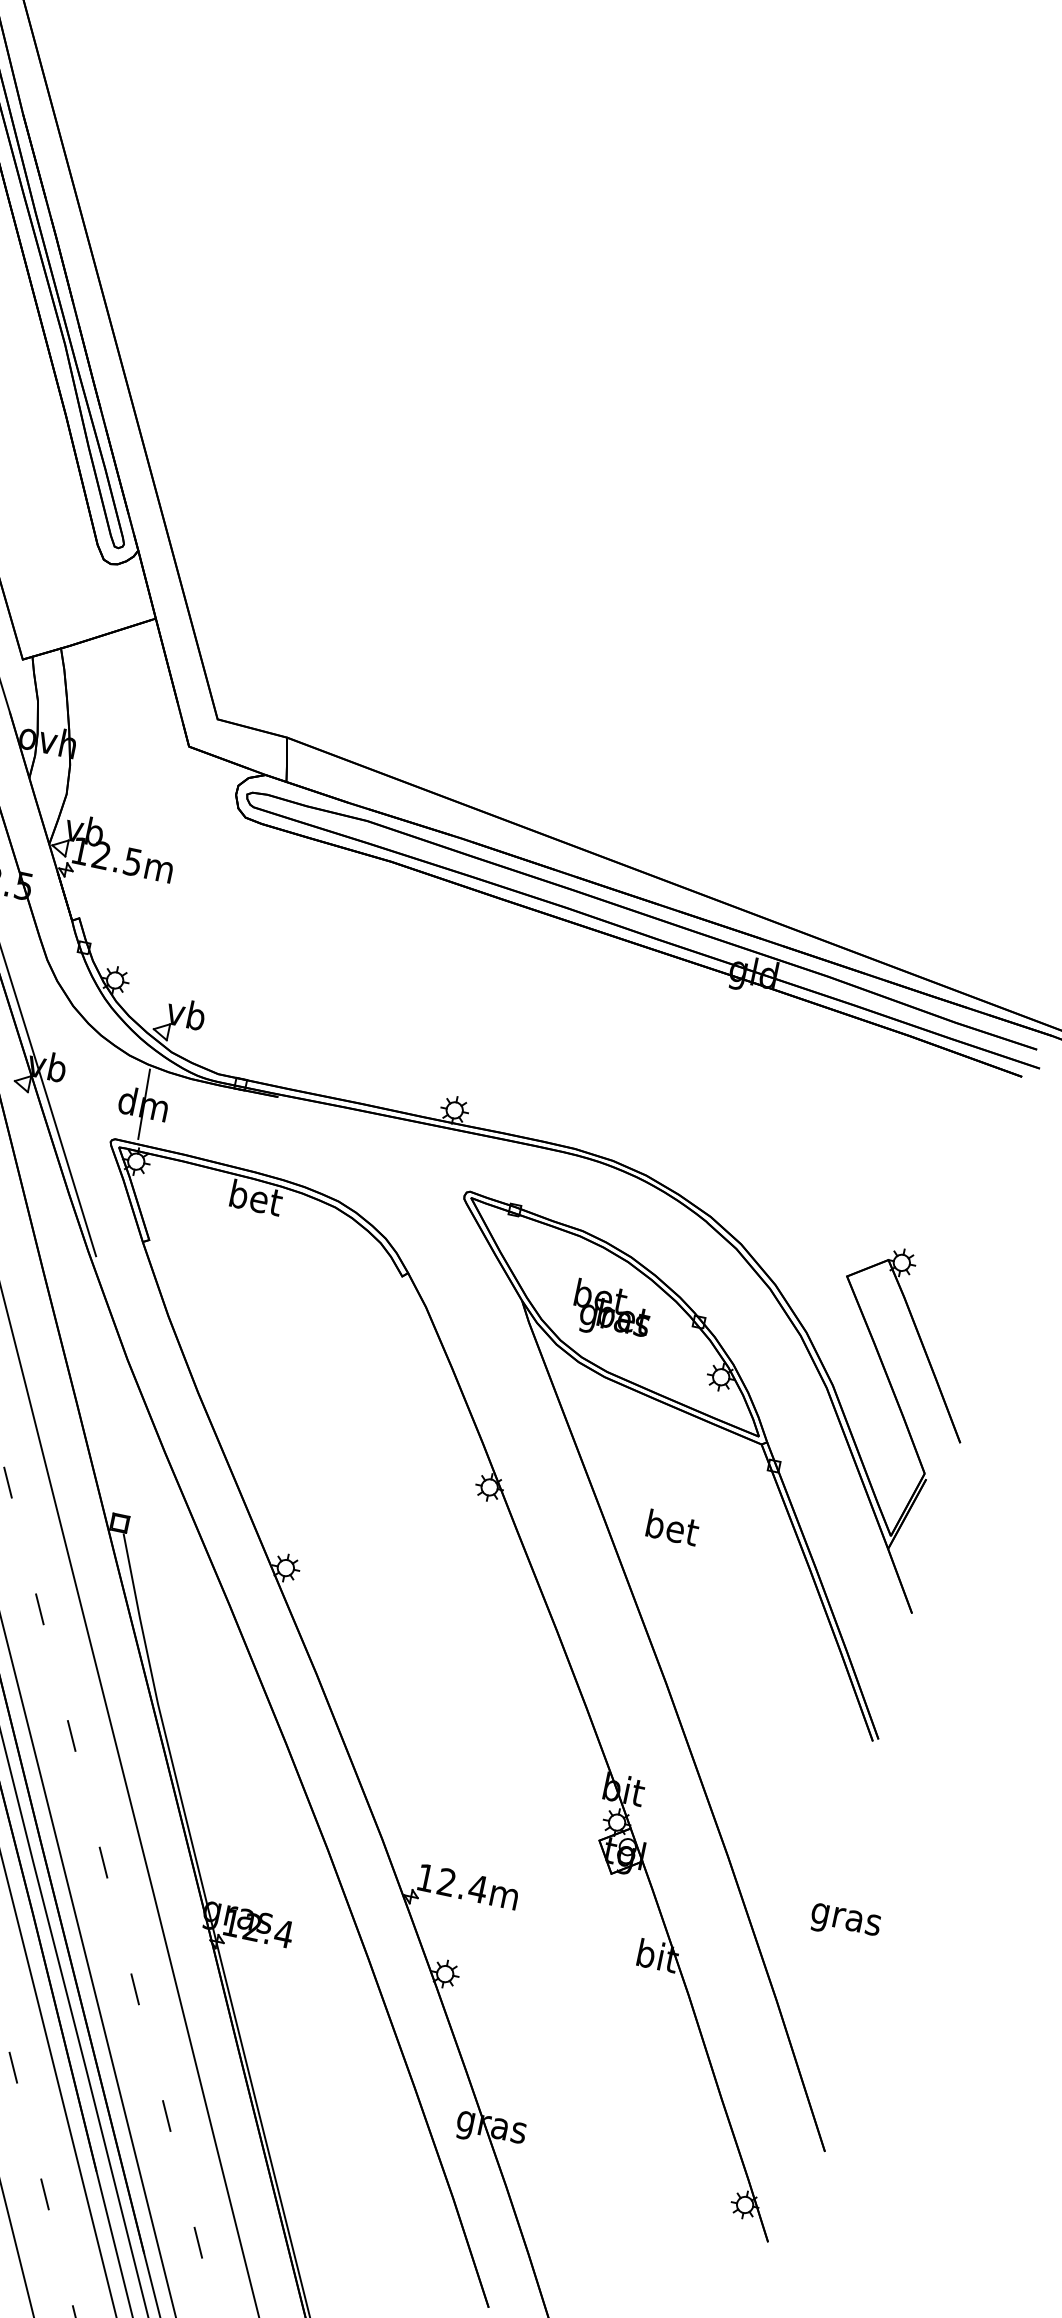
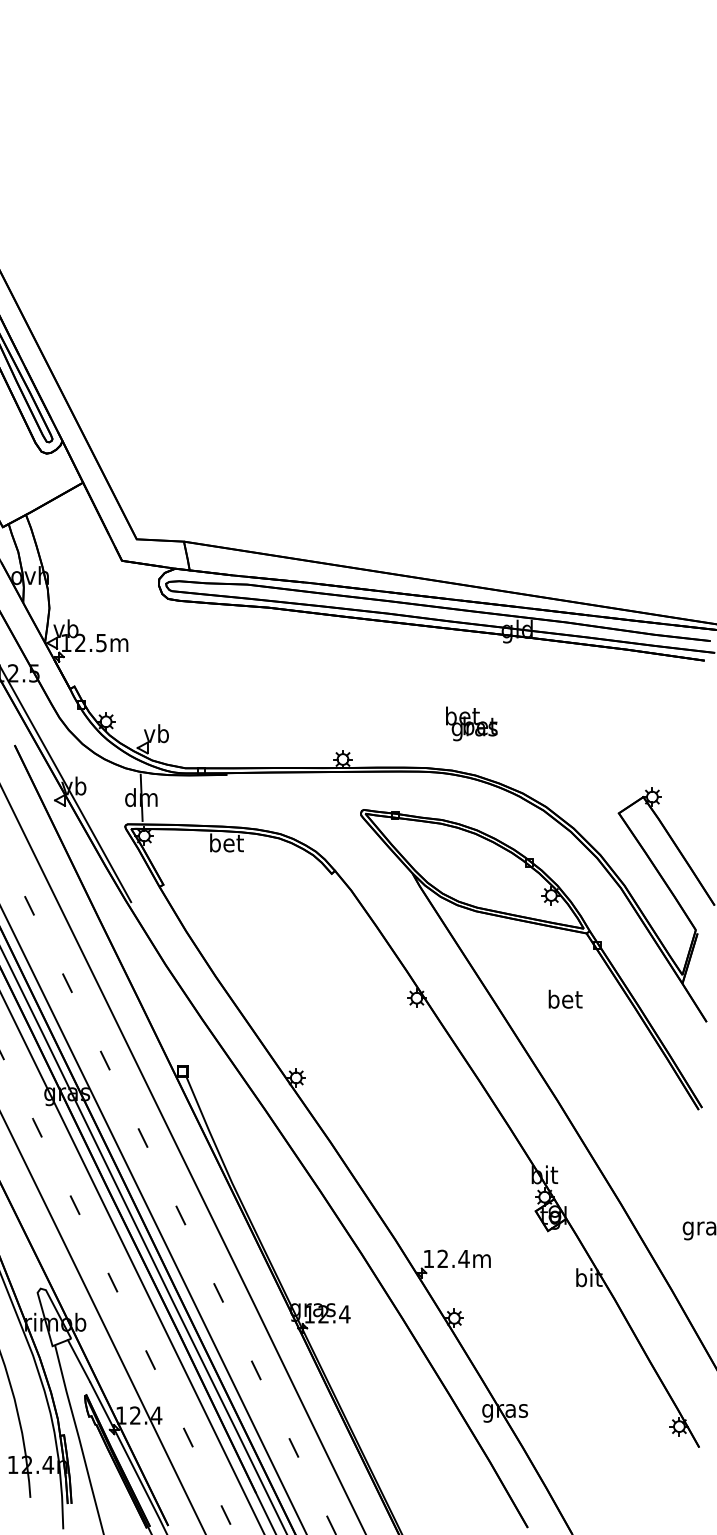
text: (611, 1310) -> (471, 723), moved
text: (672, 1526) -> (565, 998), moved

